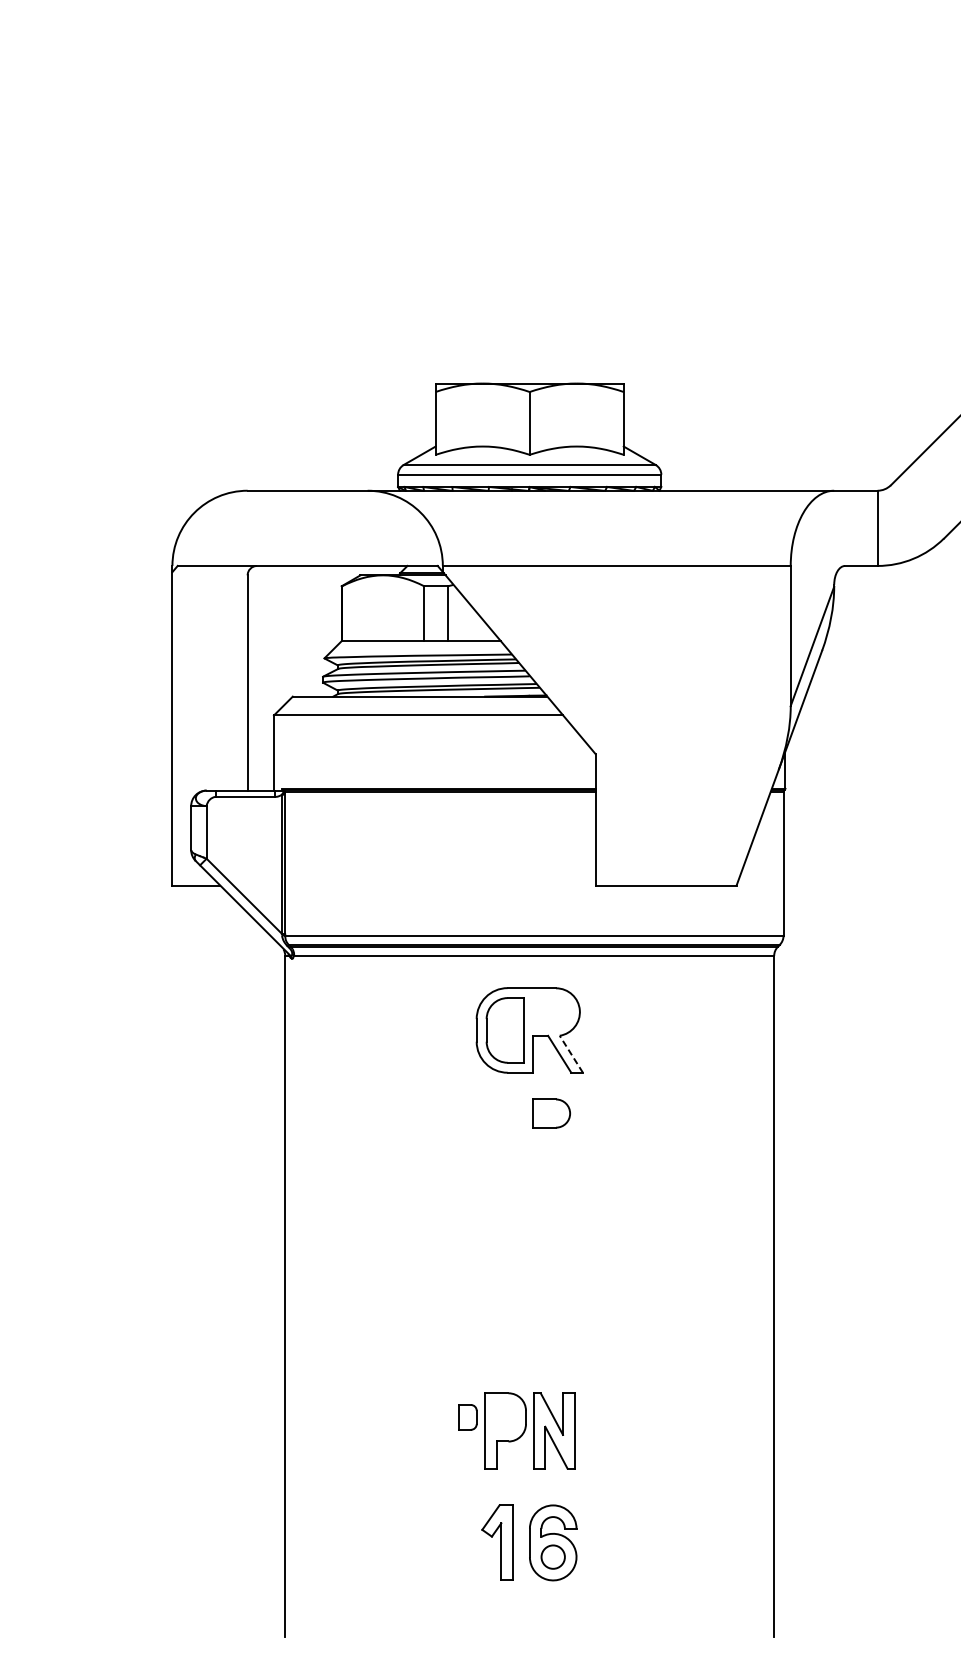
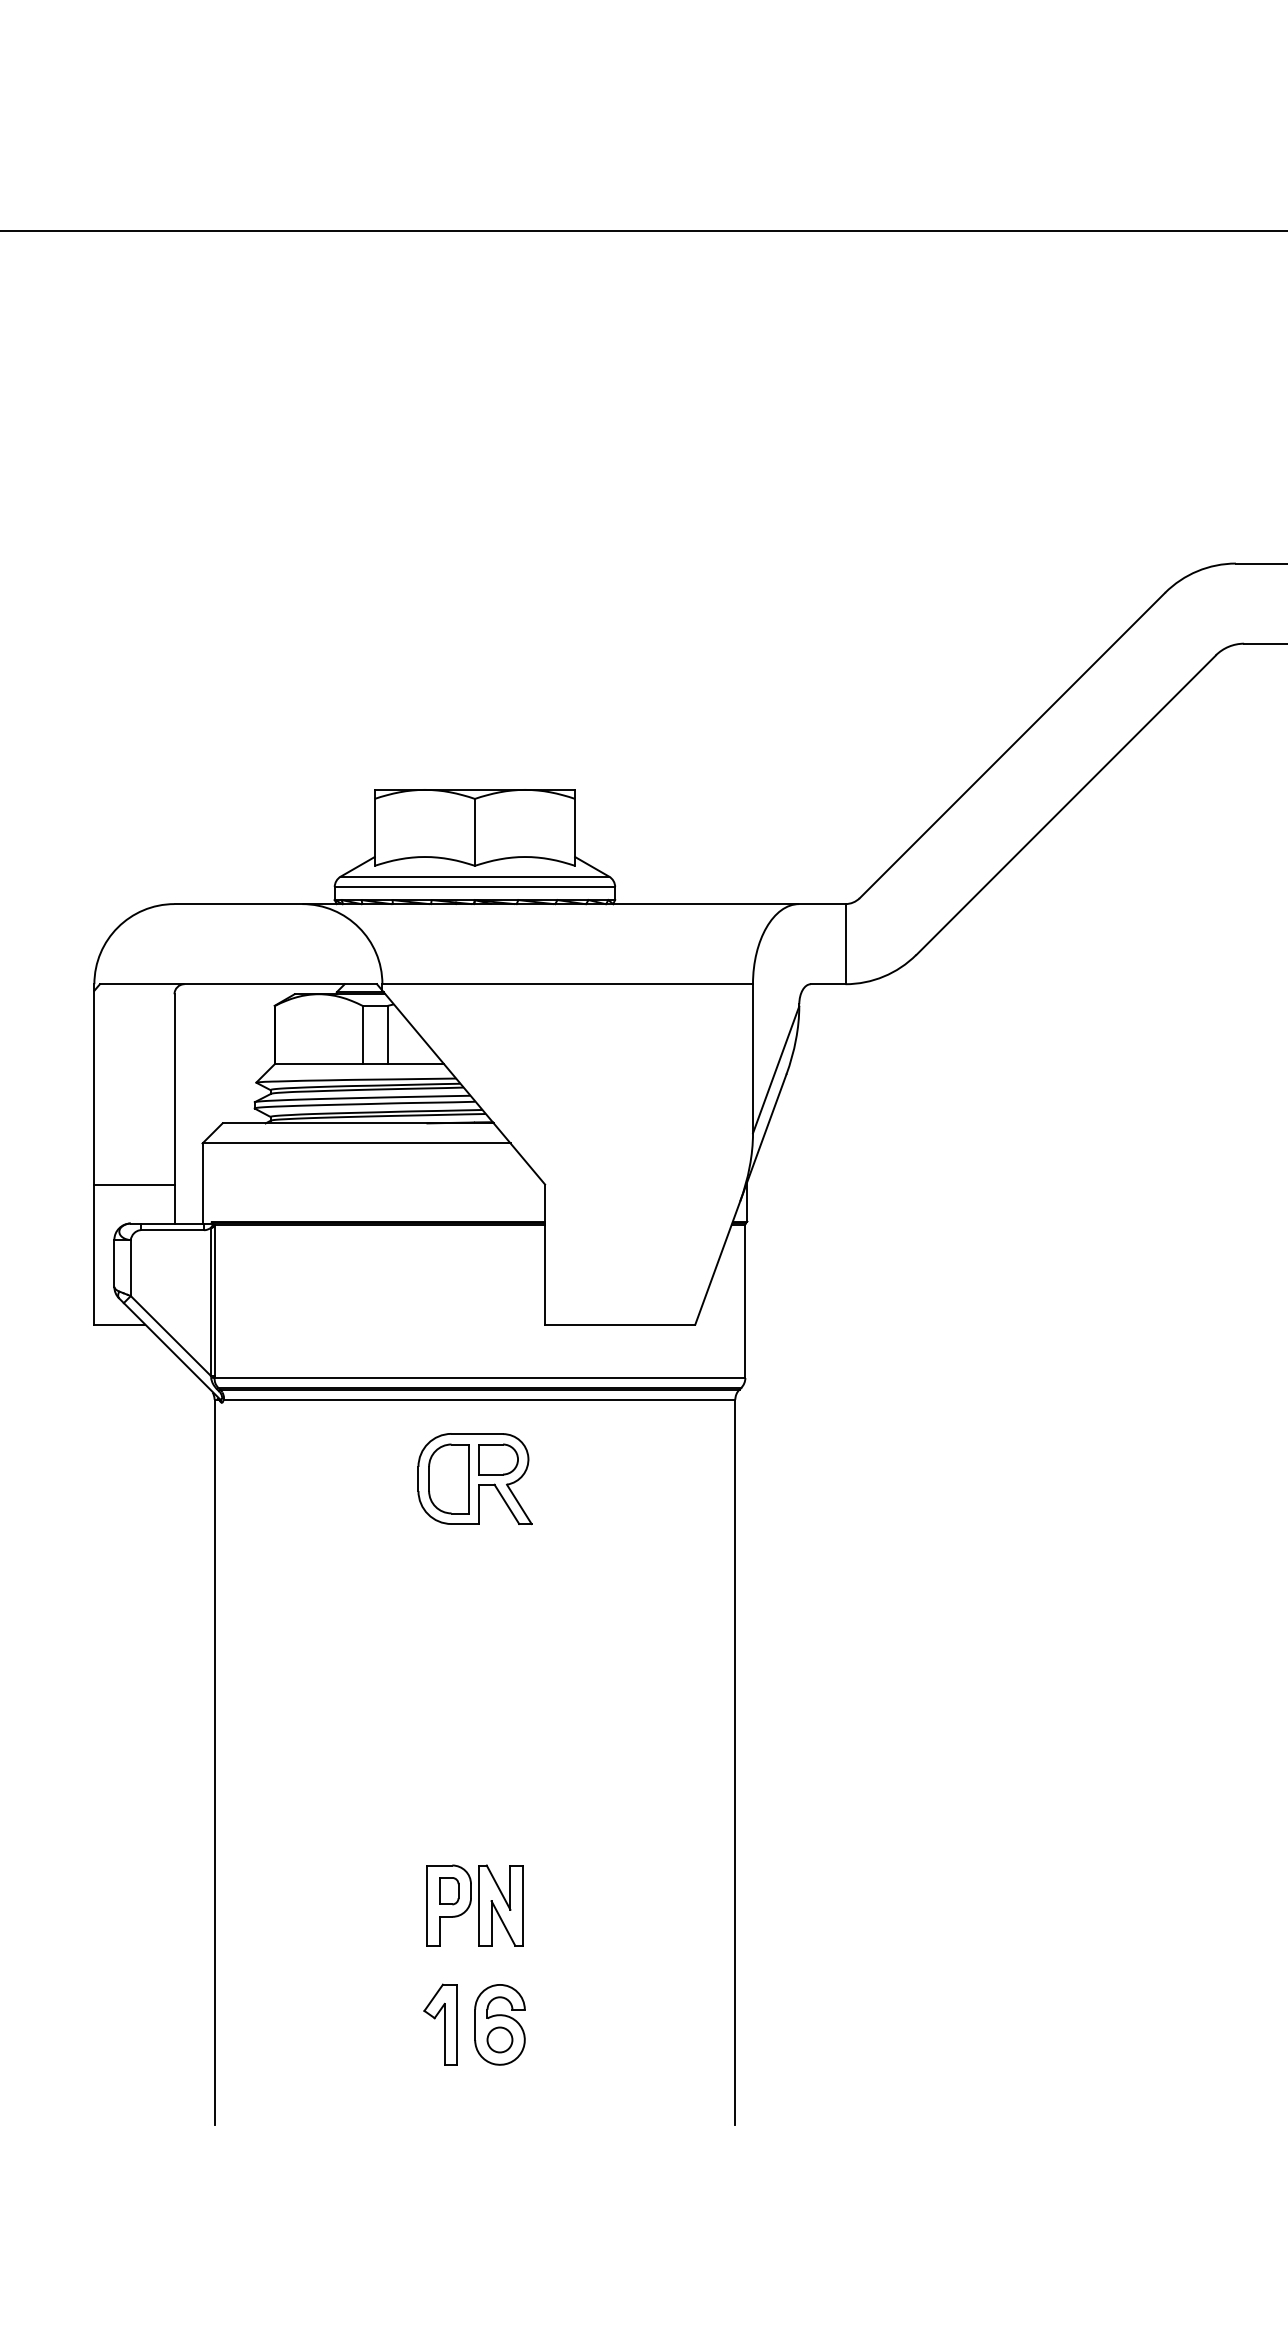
line: (210, 753) -> (134, 1184), added
line: (571, 1053) -> (519, 1503), dashed -> solid
part: (551, 1113) -> (498, 1459), moved
part: (468, 1417) -> (449, 1891), moved

